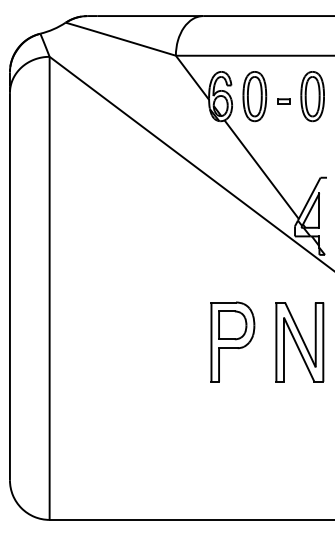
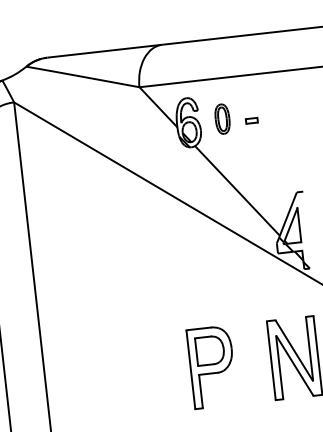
part: (254, 96) -> (222, 118), size x0.6
part: (312, 96) -> (279, 112), removed
part: (232, 341) -> (211, 366), moved

